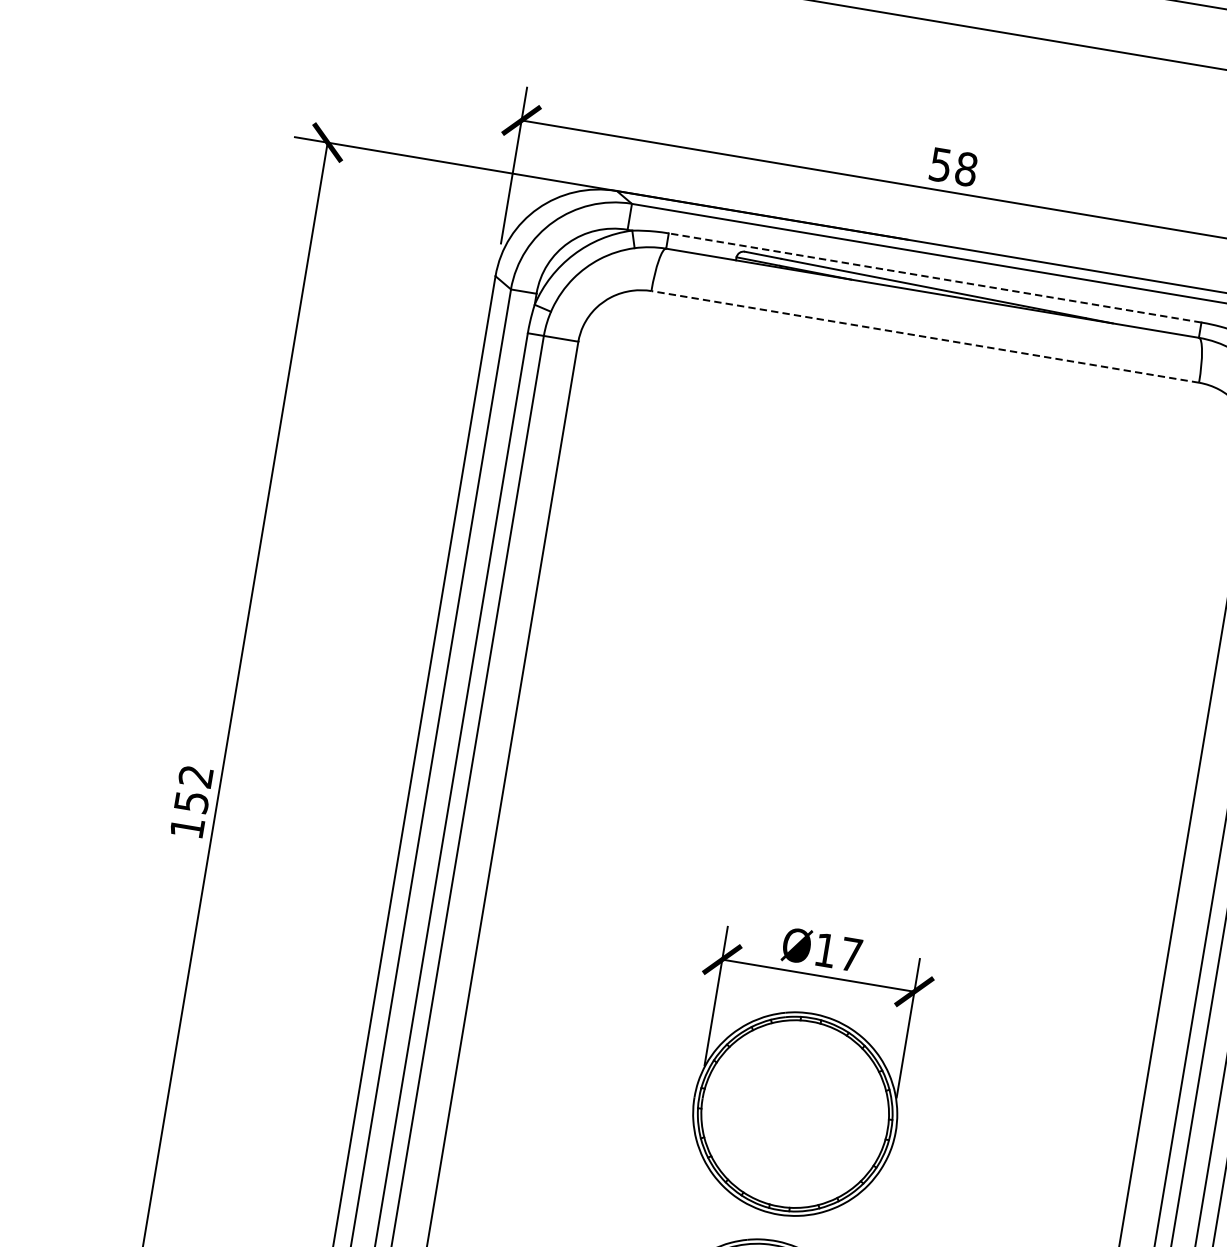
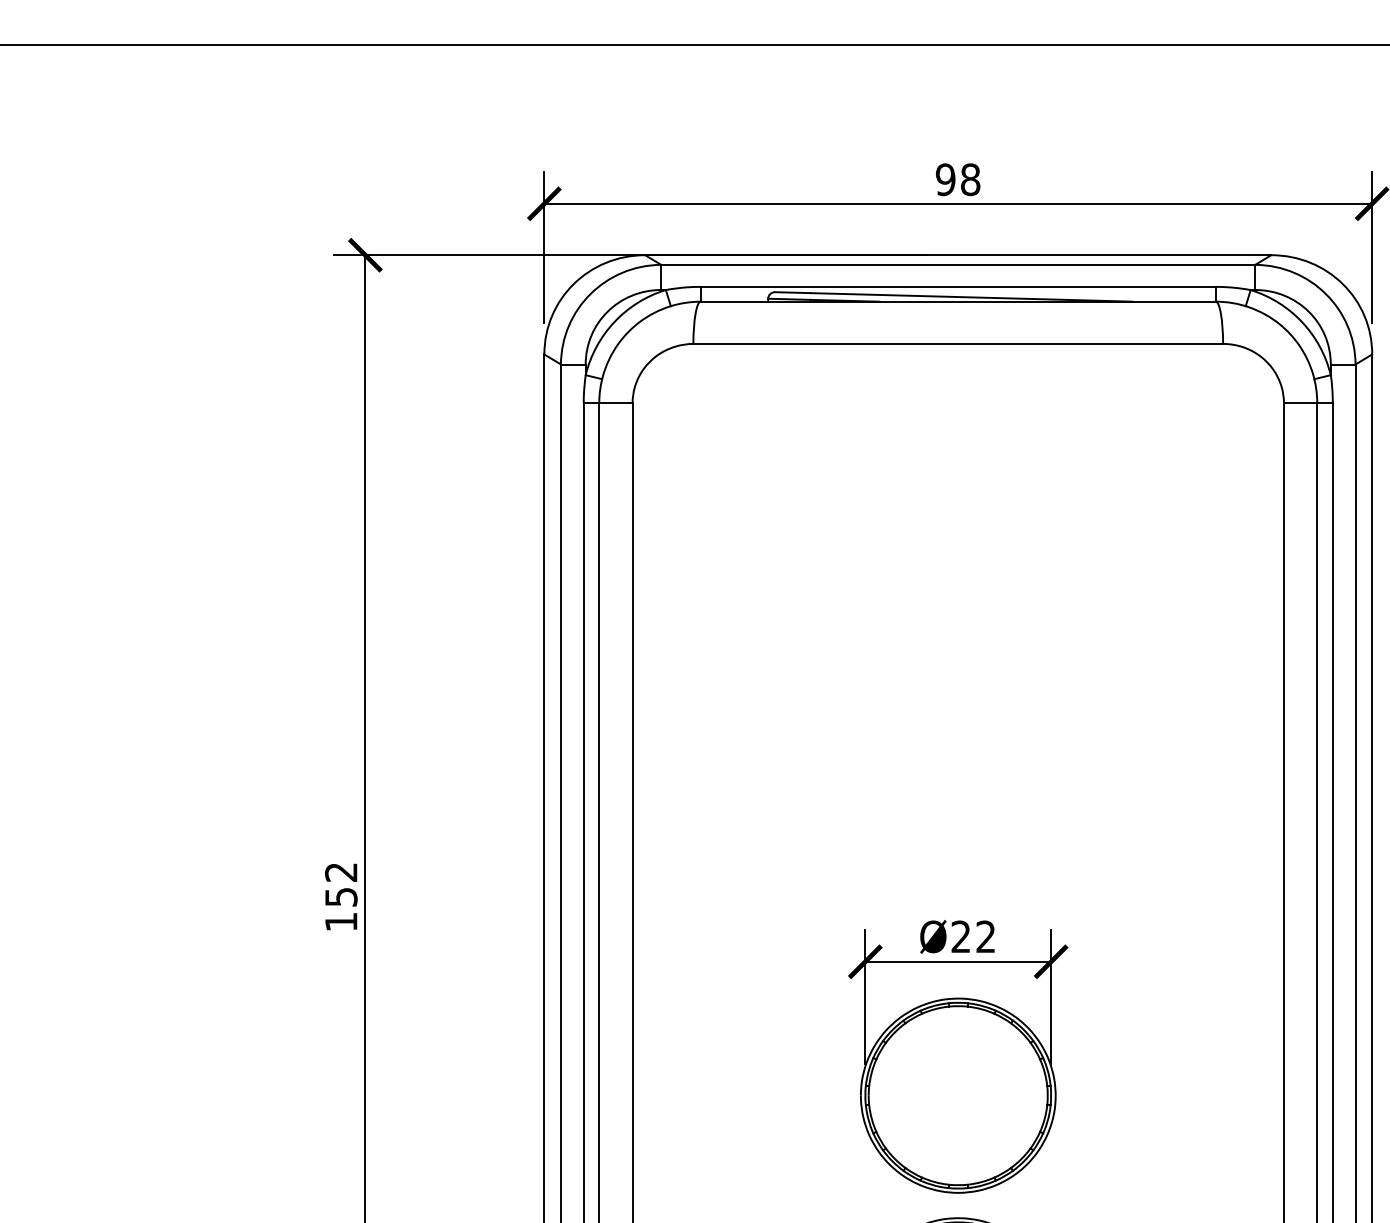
text: (940, 164) -> (945, 179), 58 -> 98
line: (935, 277) -> (958, 286), dashed -> solid
line: (925, 336) -> (958, 343), dashed -> solid
text: (838, 952) -> (973, 936), Ø17 -> Ø22

